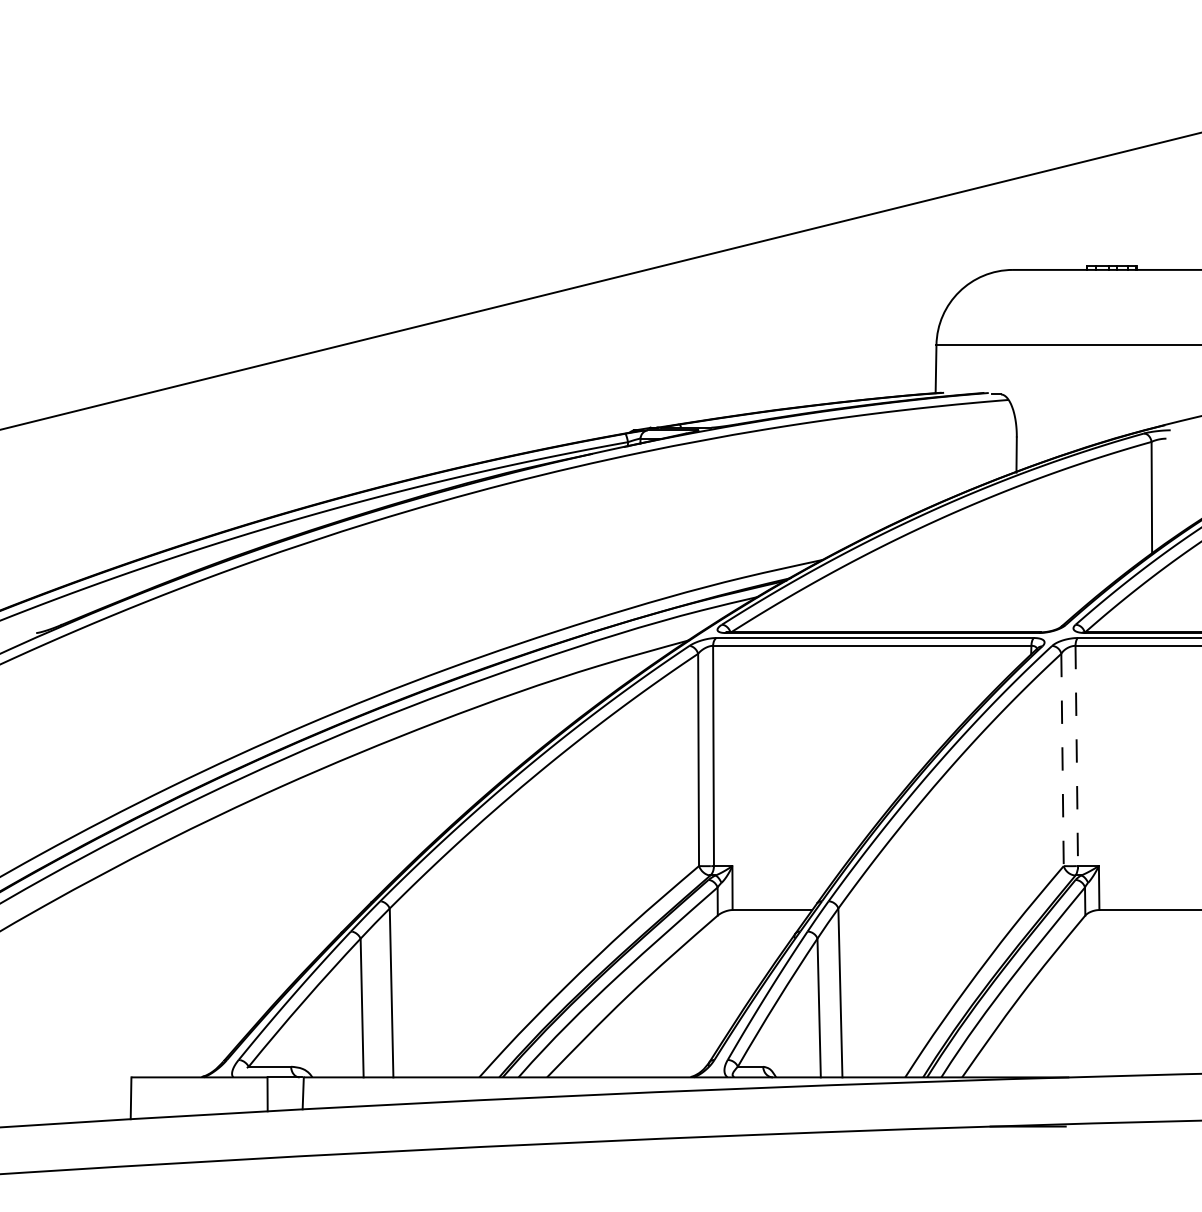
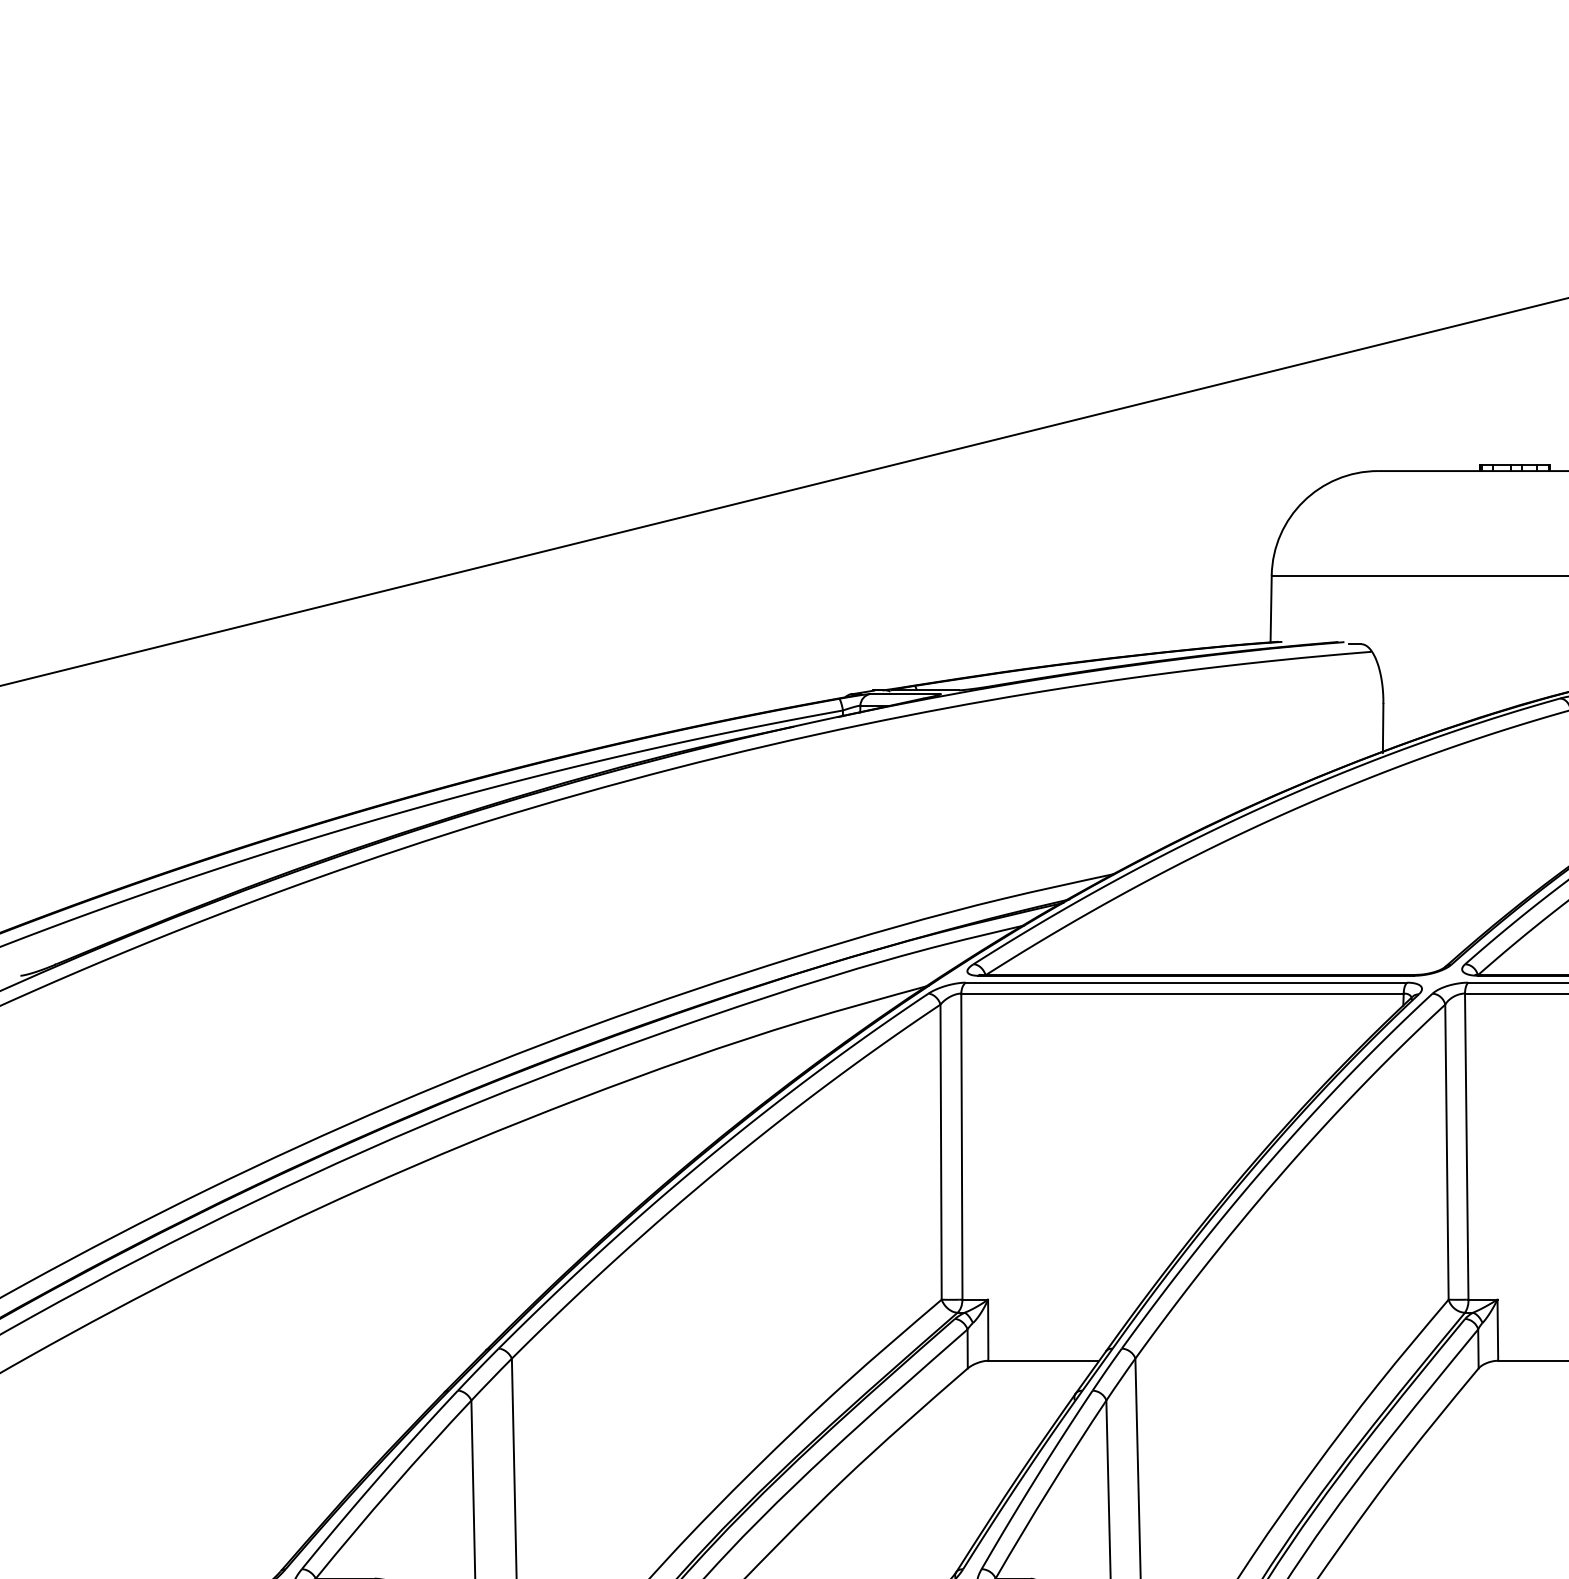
line: (1076, 756) -> (1466, 1147), dashed -> solid
line: (1062, 760) -> (1446, 1152), dashed -> solid

